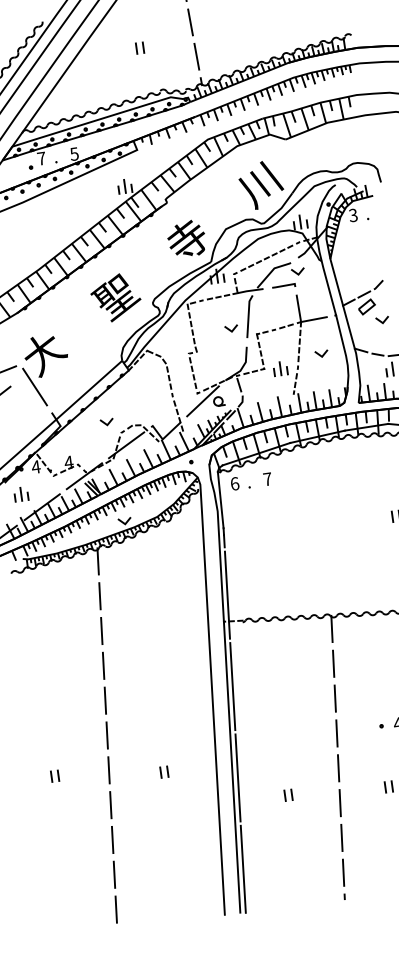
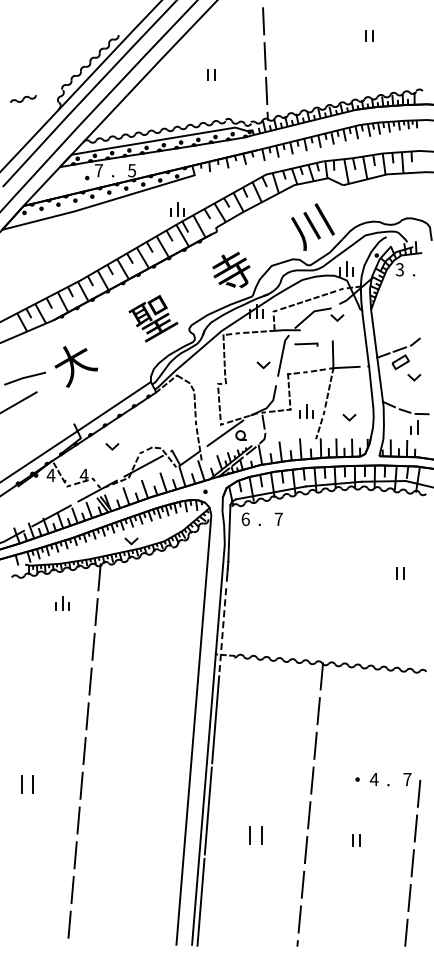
line: (284, 286) -> (306, 344), moved
line: (320, 354) -> (348, 418), moved
line: (34, 386) -> (60, 395), removed
line: (106, 423) -> (111, 447), moved
part: (21, 494) -> (62, 603), moved
line: (226, 595) -> (222, 628), solid -> dashed
part: (164, 771) -> (136, 794), removed
part: (55, 775) -> (27, 783), size x1.6
part: (287, 794) -> (255, 834), size x1.6

